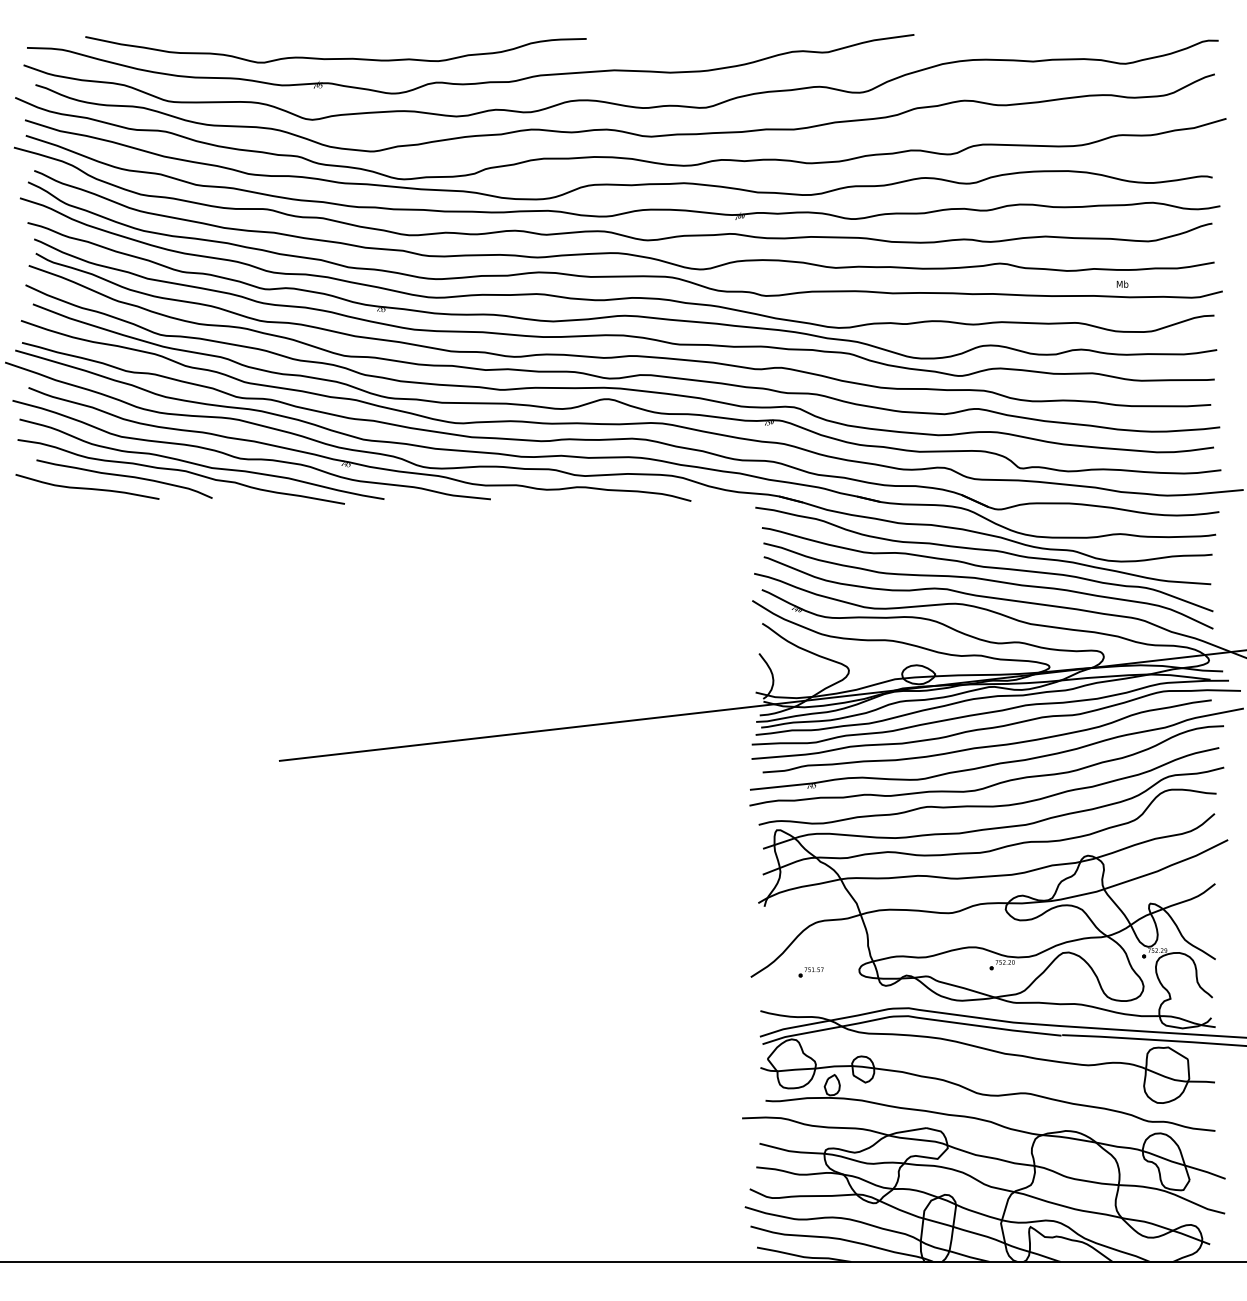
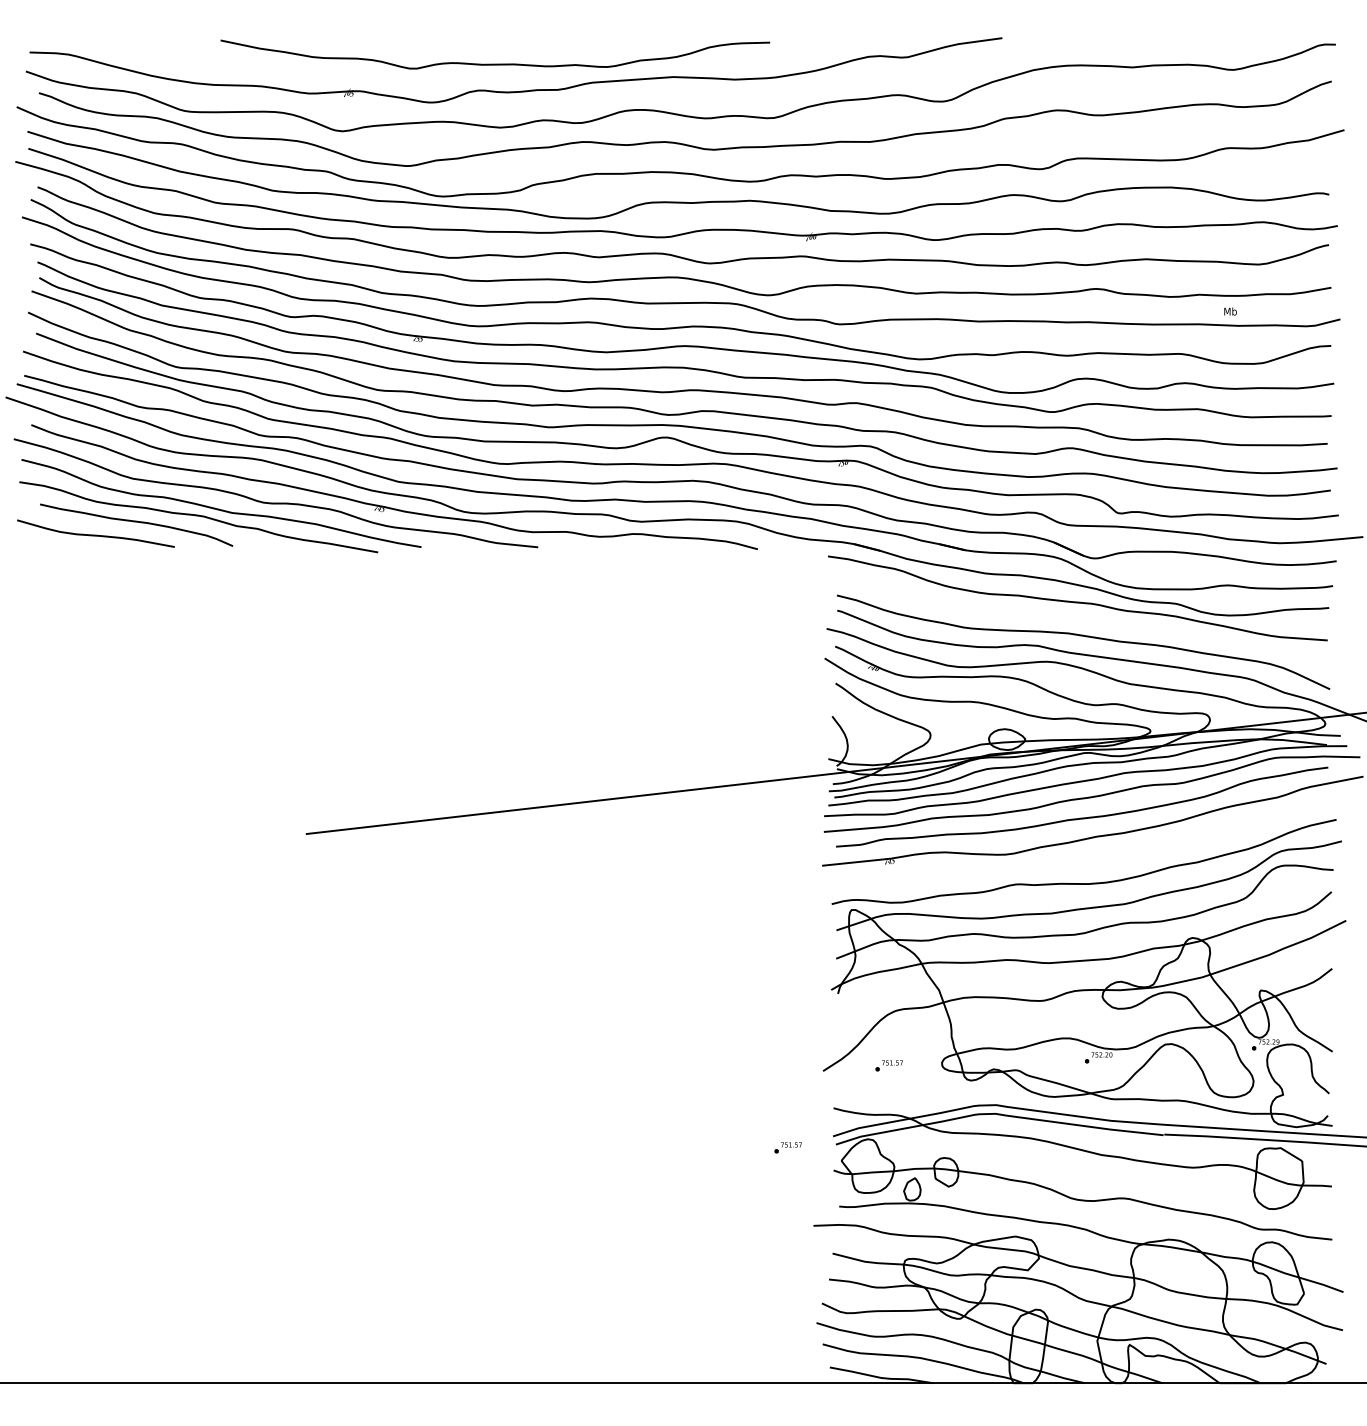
curve: (336, 57) -> (495, 63), moved
curve: (987, 567) -> (1082, 622), removed
curve: (993, 784) -> (1089, 859), removed
part: (718, 1046) -> (787, 1147), added

